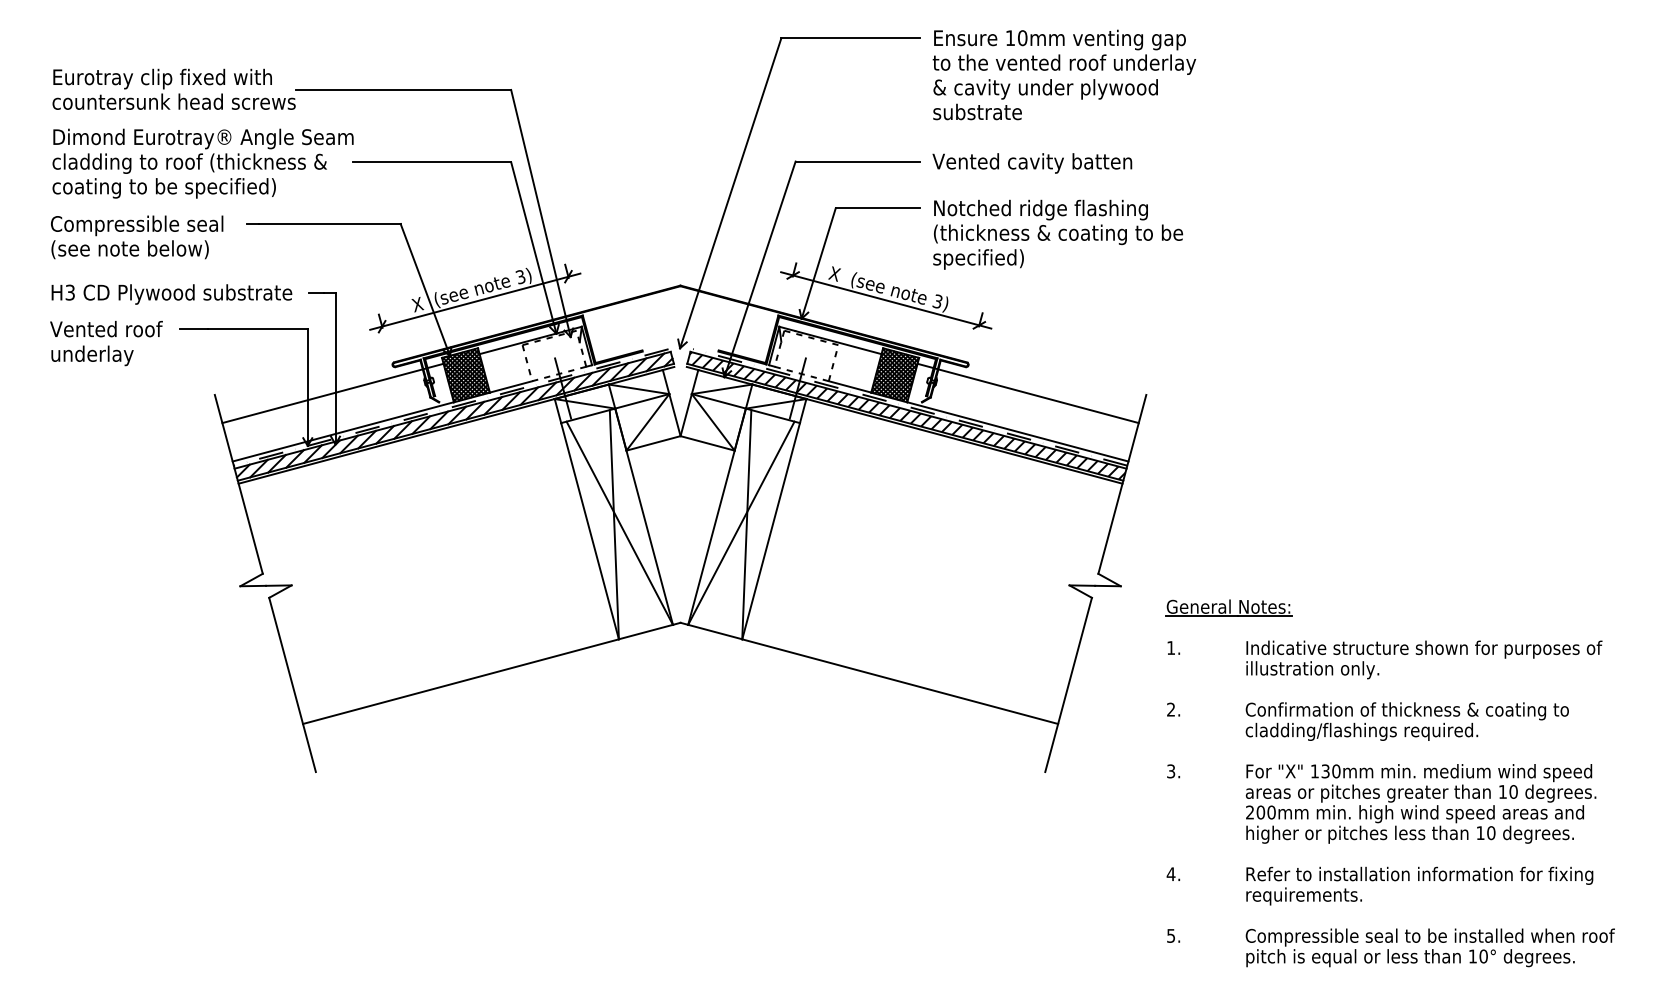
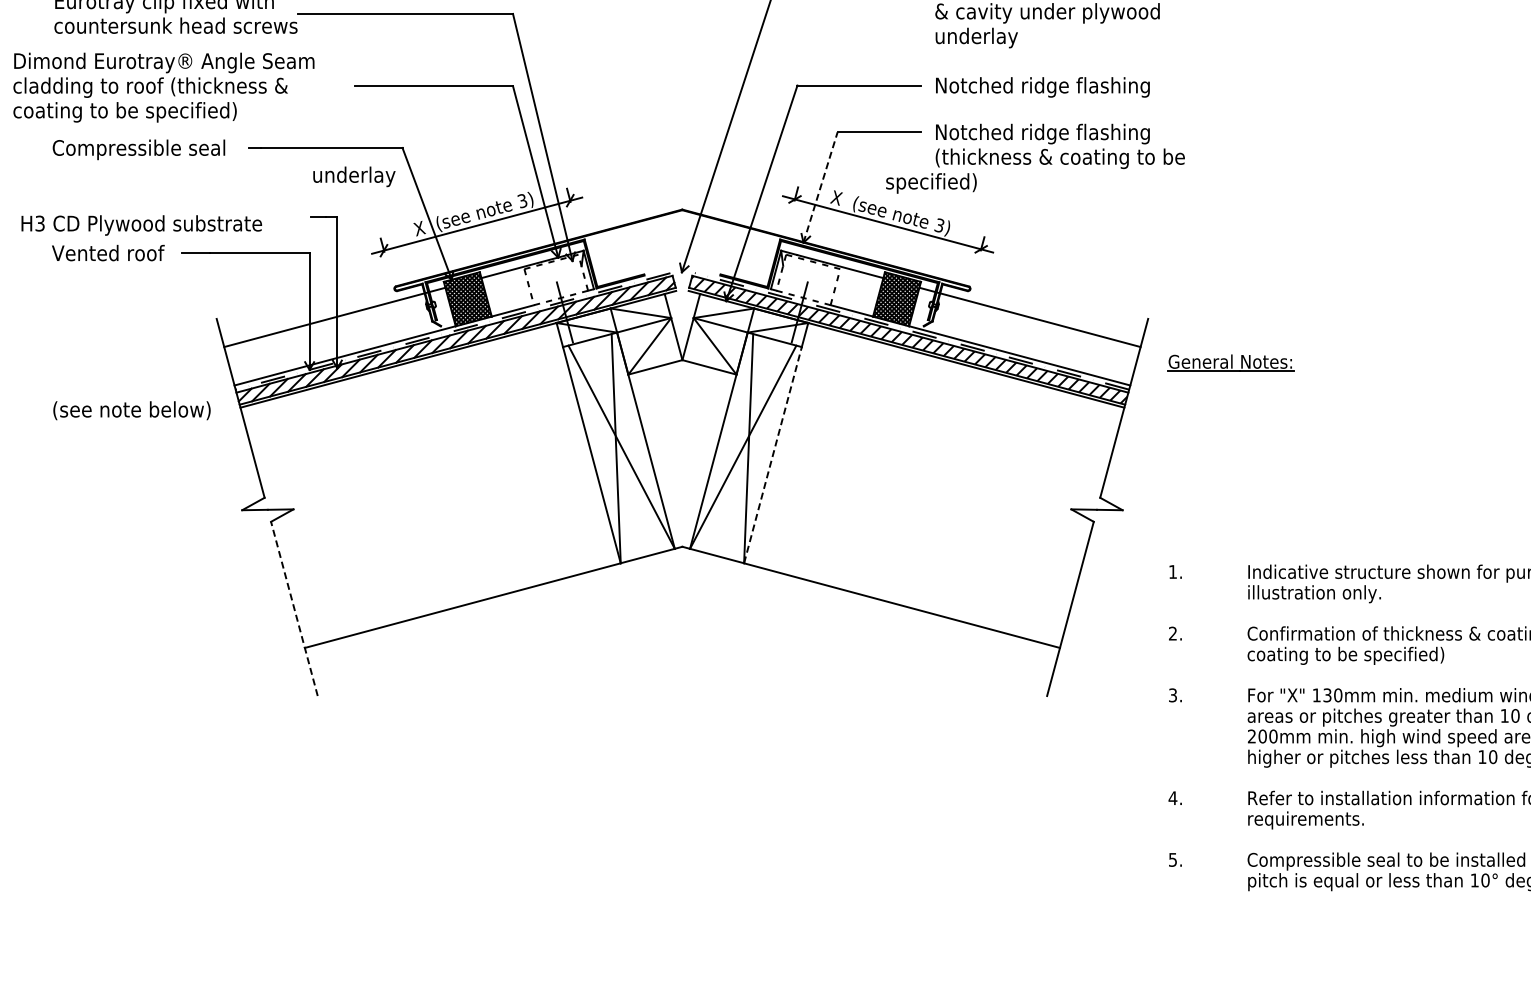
text: (977, 113) -> (979, 37), substrate -> underlay
text: (202, 163) -> (163, 87), moved
text: (1039, 163) -> (1041, 87), Vented cavity batten -> Notched ridge flashing
text: (129, 249) -> (131, 410), moved
text: (978, 259) -> (931, 183), moved
line: (818, 263) -> (820, 187), solid -> dashed
text: (171, 294) -> (141, 225), moved
text: (92, 355) -> (354, 176), moved
line: (771, 531) -> (773, 455), solid -> dashed
part: (1228, 607) -> (1230, 362), moved
line: (292, 684) -> (294, 608), solid -> dashed
text: (1366, 731) -> (1368, 655), cladding/flashings required. -> coating to be specified)

